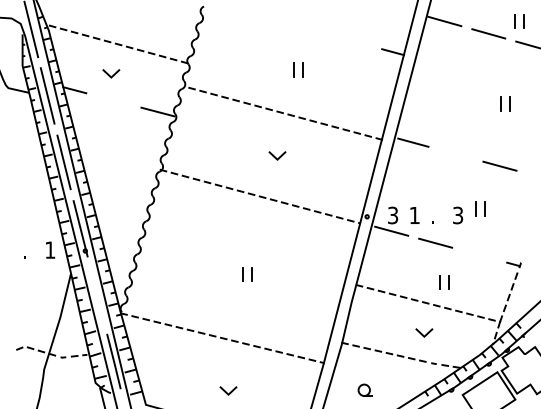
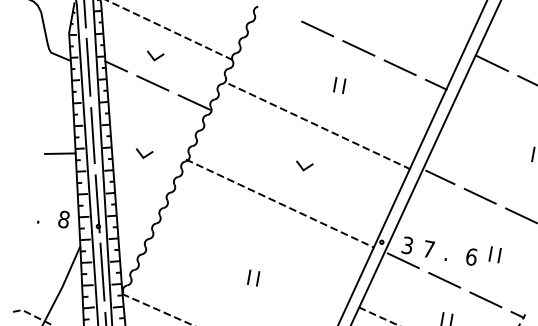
line: (266, 17) -> (317, 28), added
line: (310, 29) -> (358, 47), added
line: (354, 41) -> (400, 67), added
line: (113, 100) -> (152, 83), added
line: (455, 153) -> (479, 195), added
line: (115, 172) -> (141, 154), added
line: (35, 185) -> (60, 153), added
text: (414, 215) -> (428, 249), 1 -> 7
text: (458, 215) -> (472, 257), 3 -> 6
text: (50, 249) -> (64, 218), 1 -> 8
line: (479, 254) -> (485, 299), added
line: (97, 294) -> (102, 271), added

